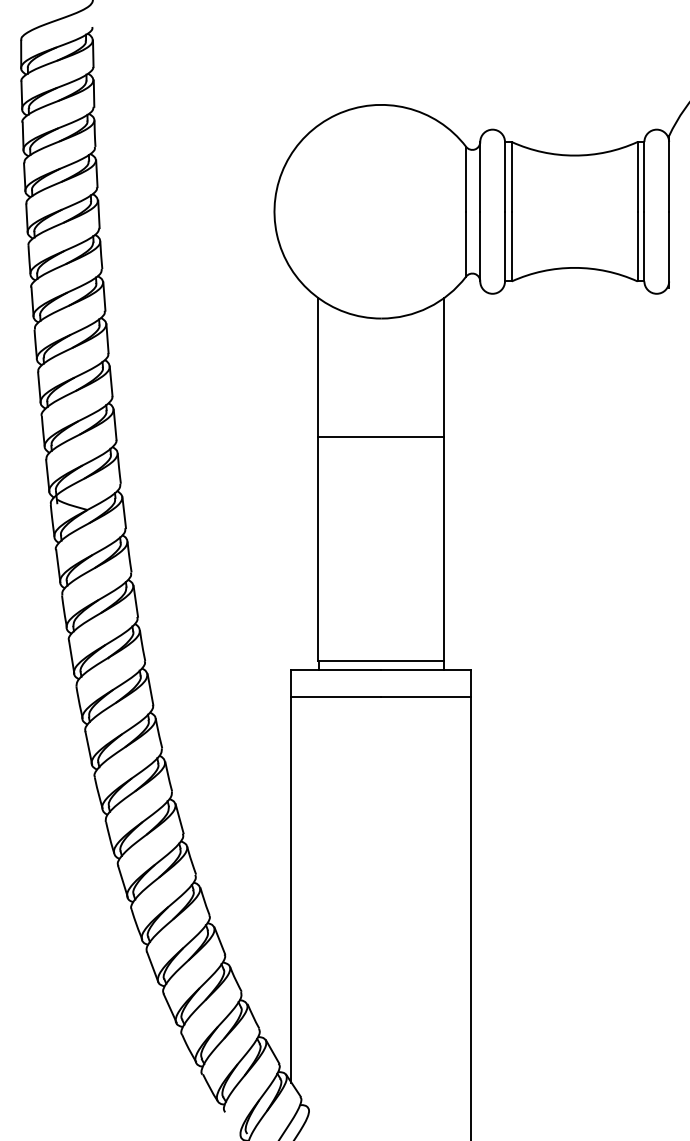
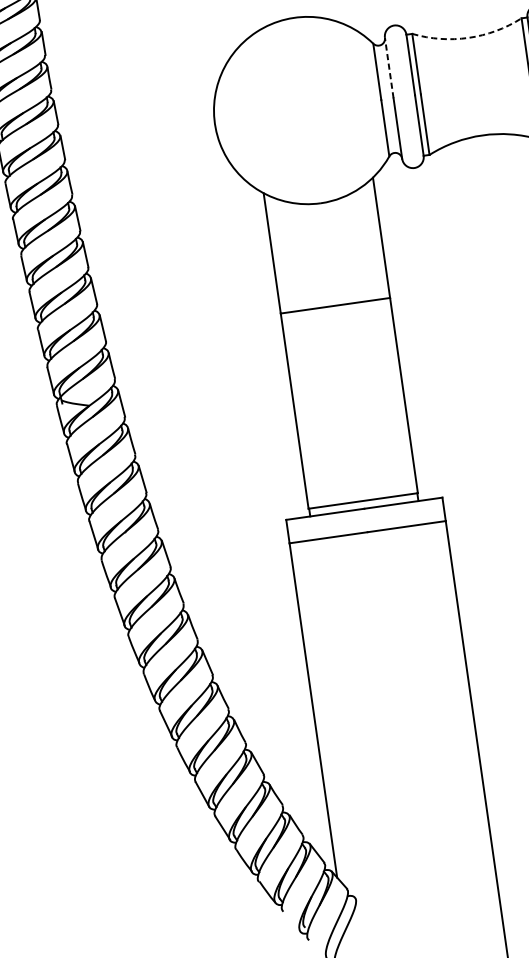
arc: (574, 155) -> (468, 37), solid -> dashed
line: (480, 176) -> (389, 67), solid -> dashed

